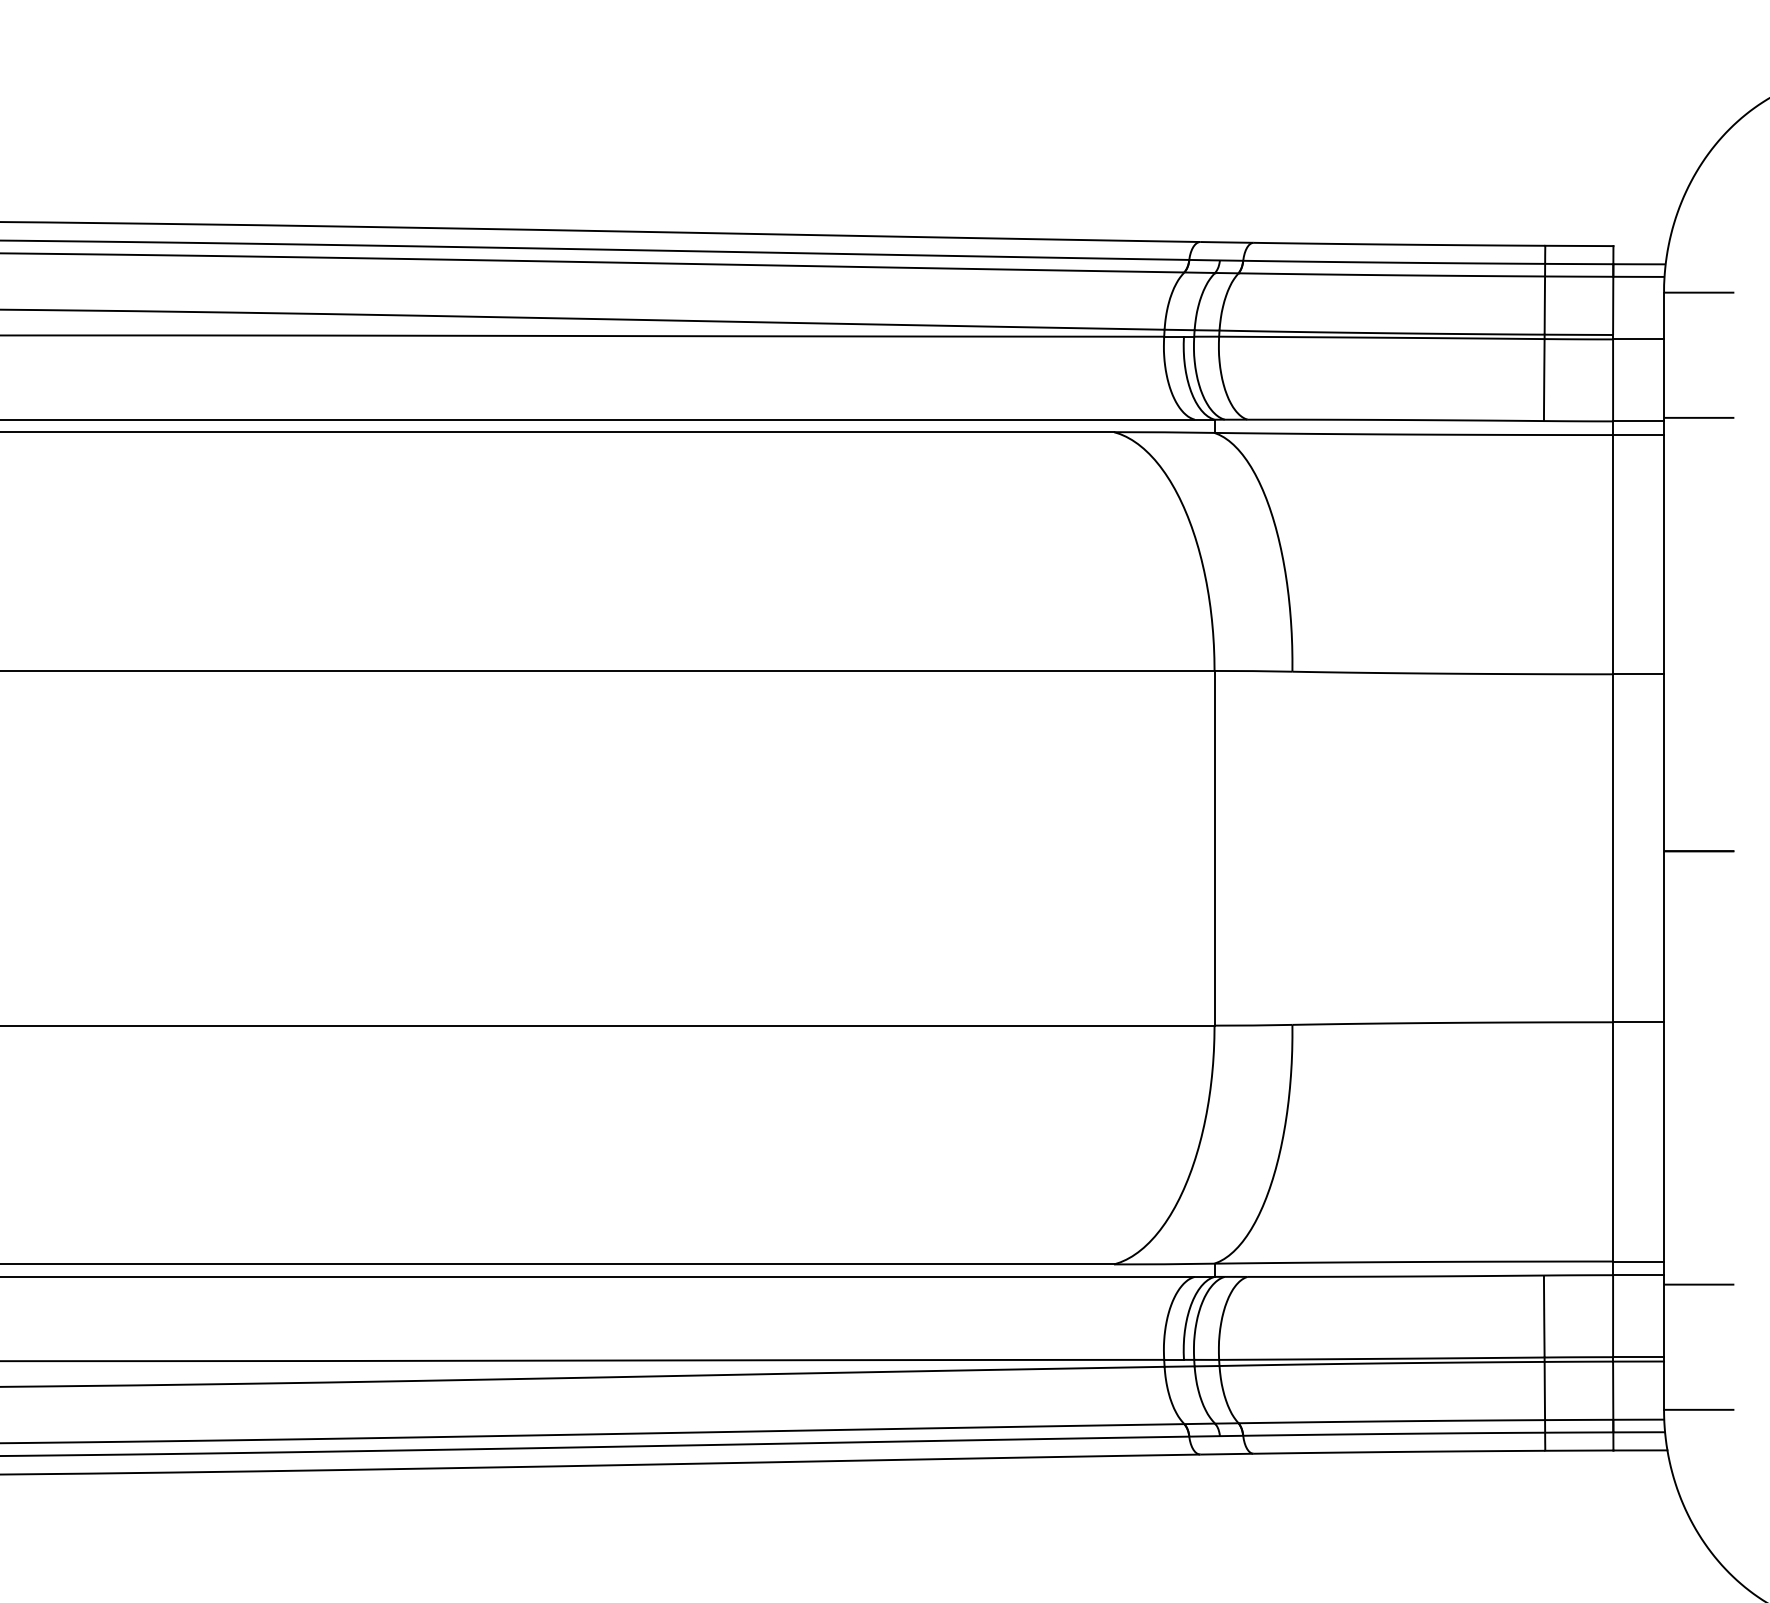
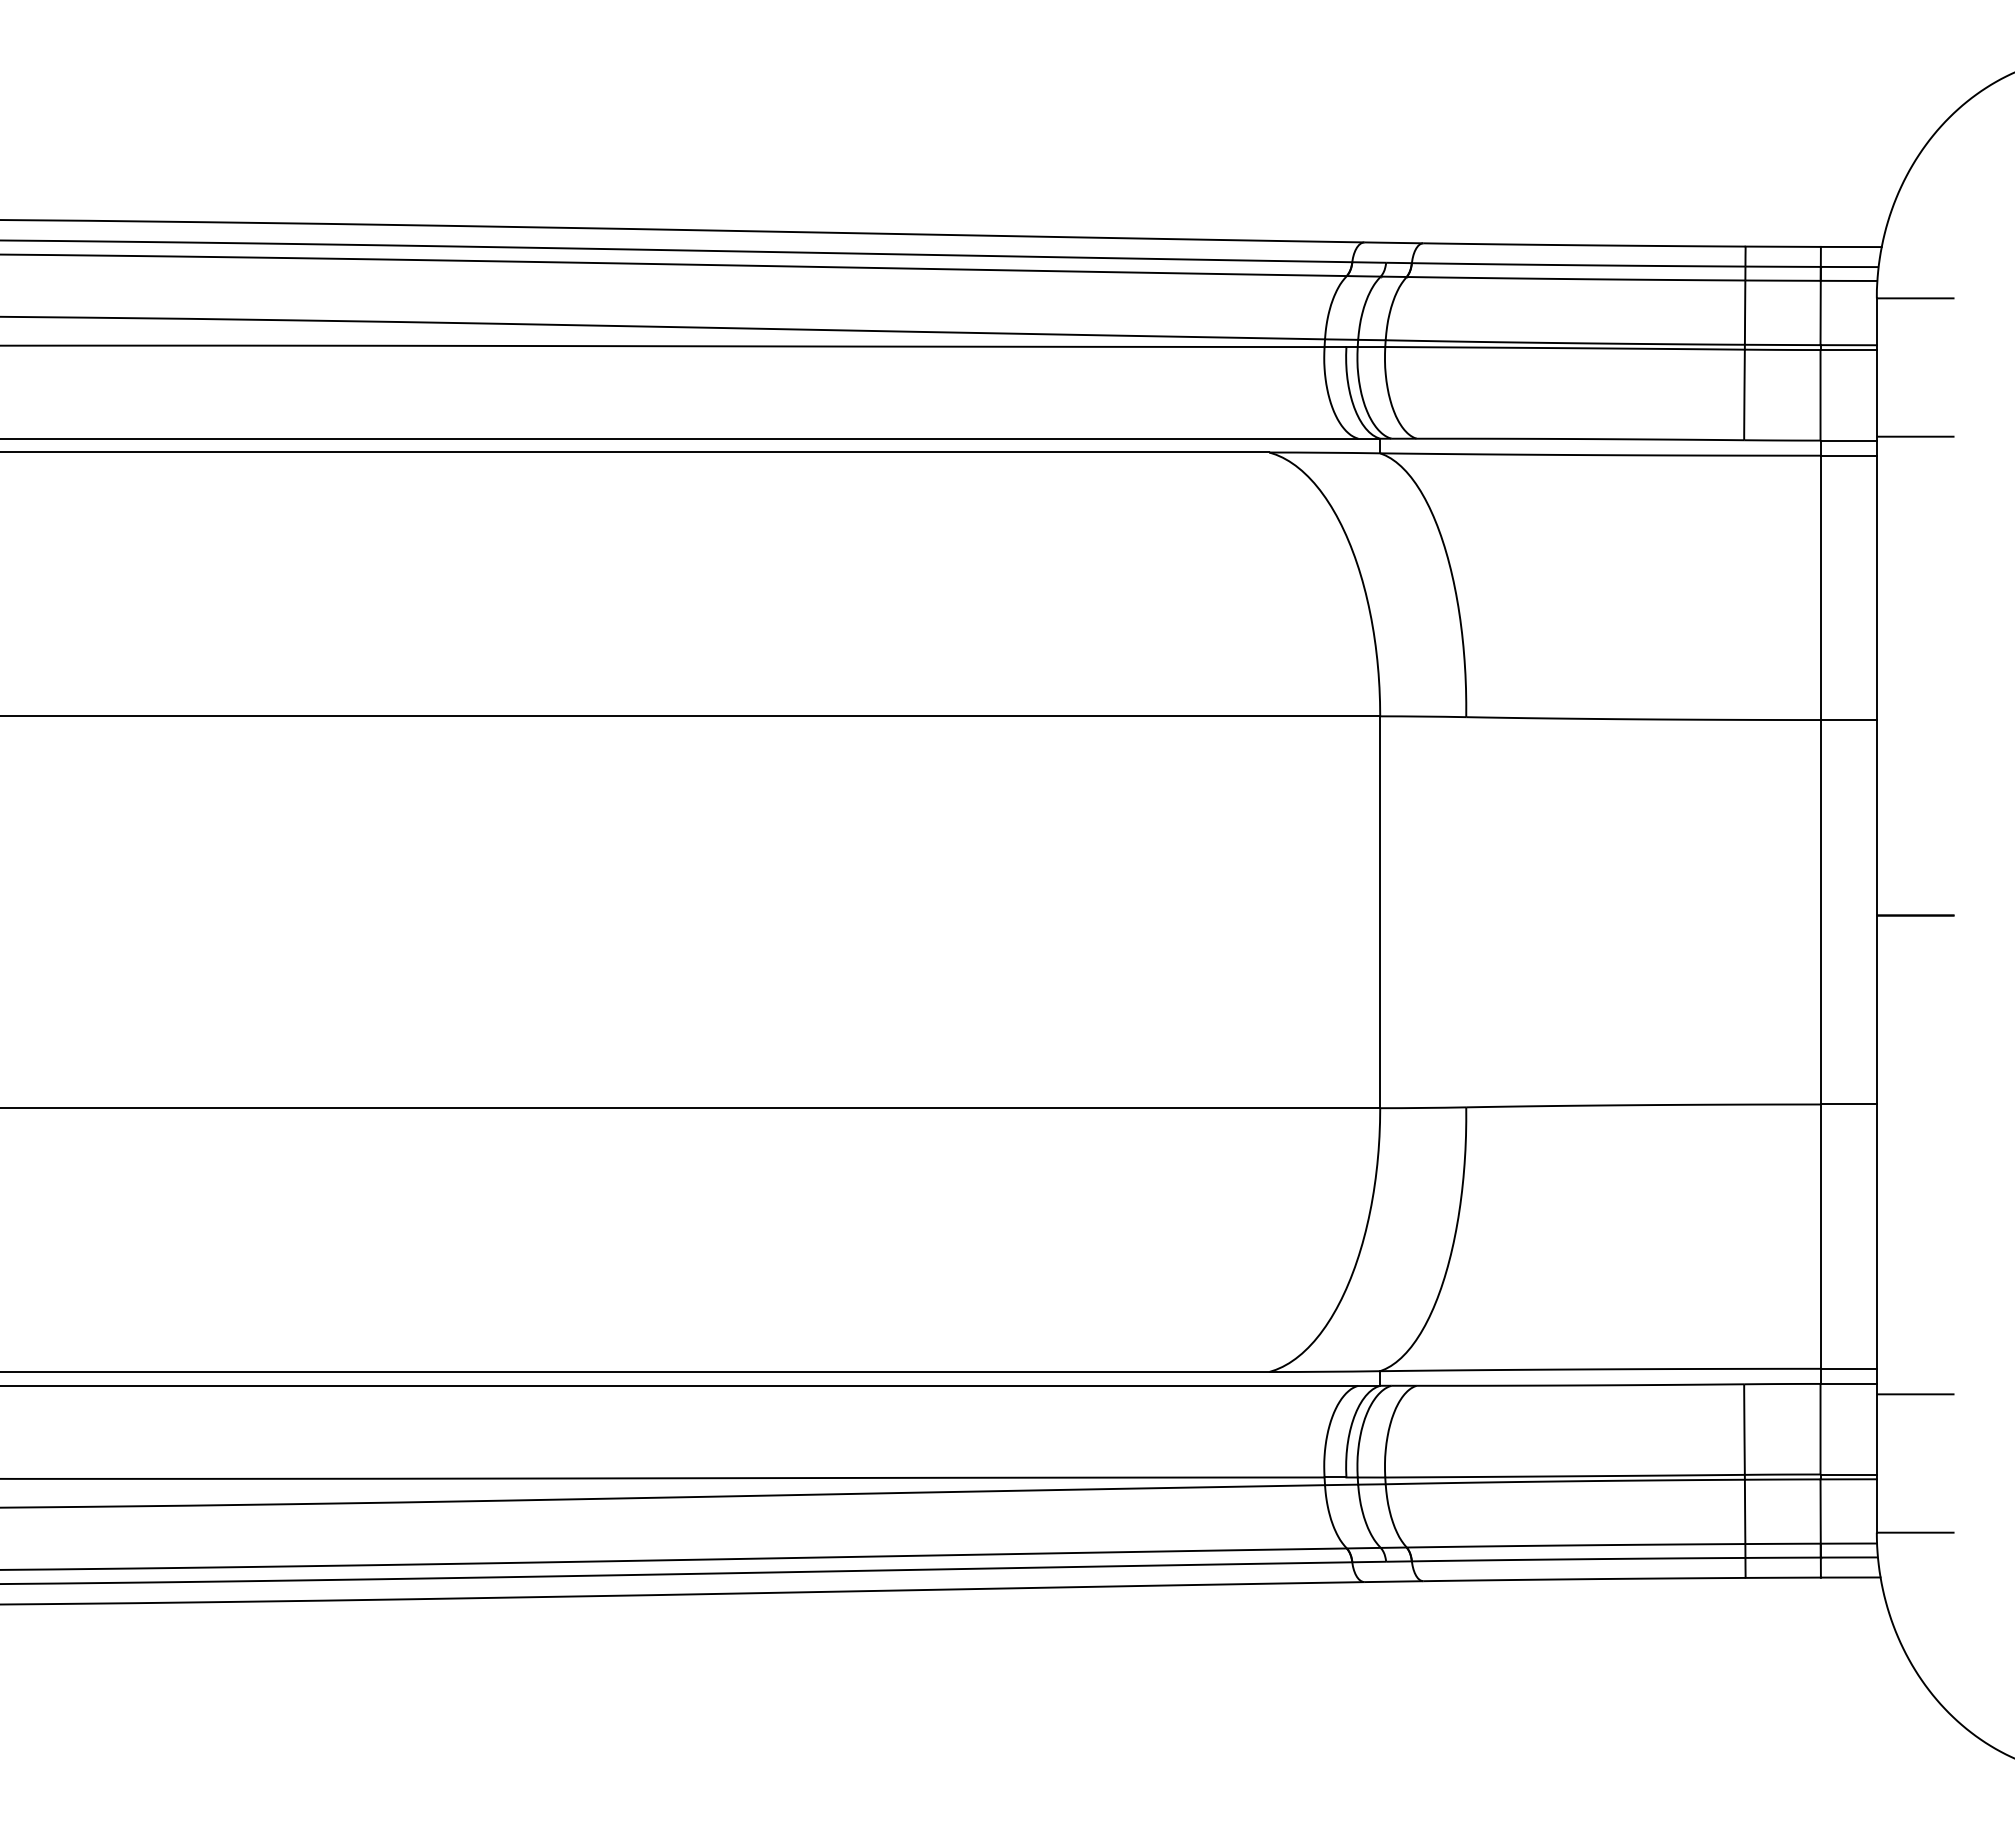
line: (1640, 245) -> (1850, 246), added
line: (1638, 335) -> (1848, 345), added

